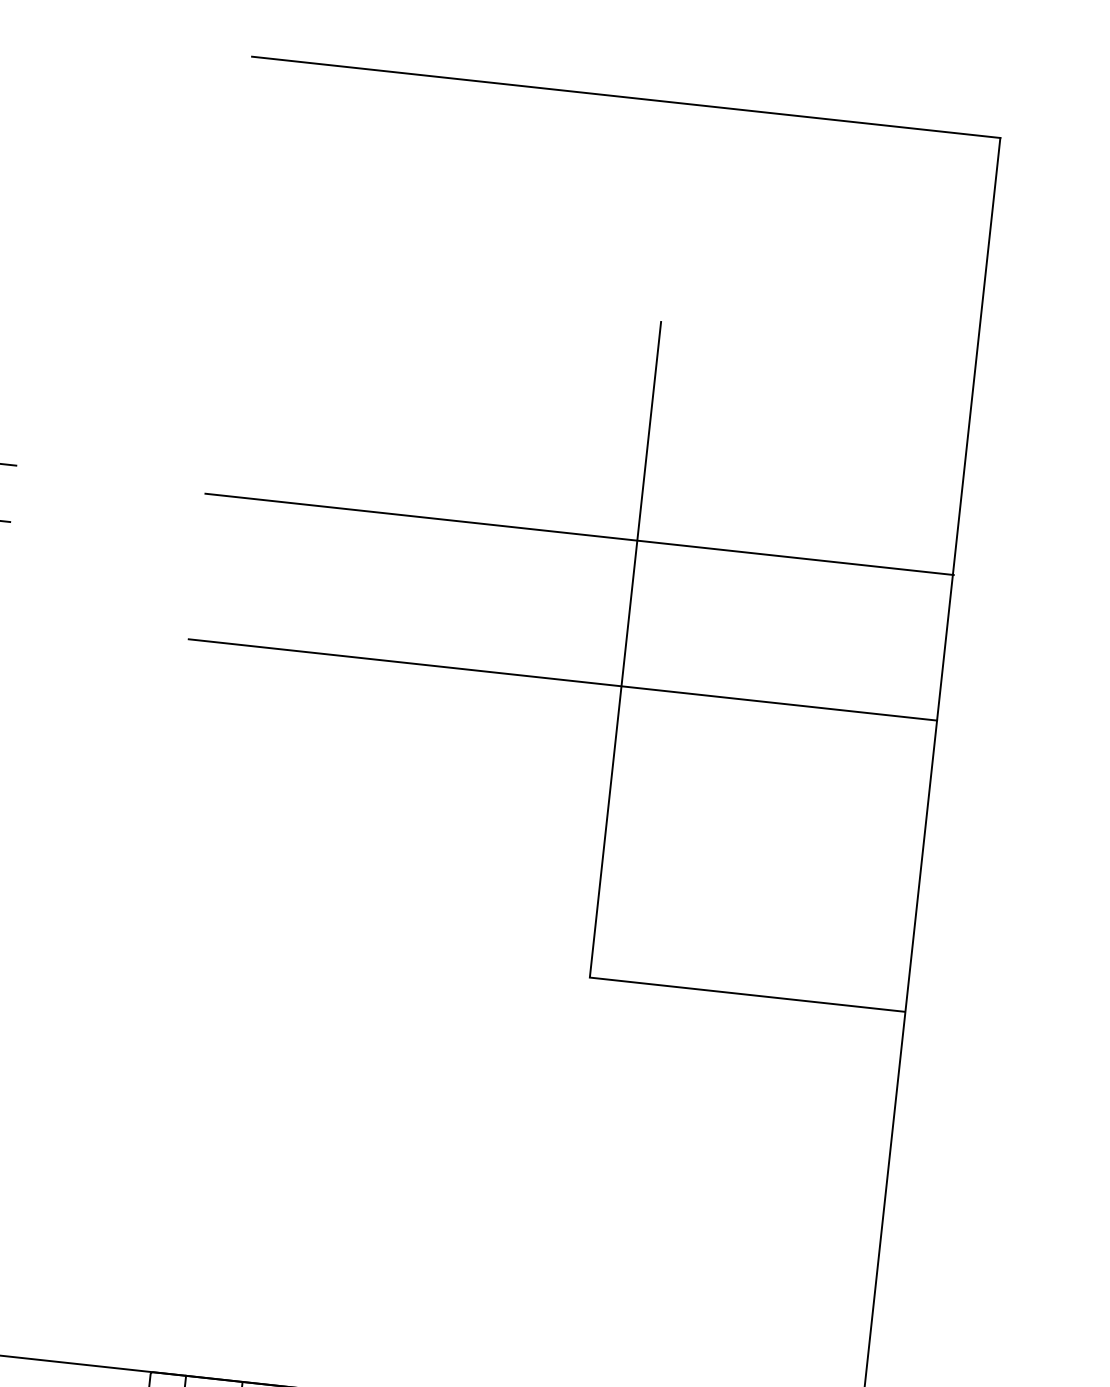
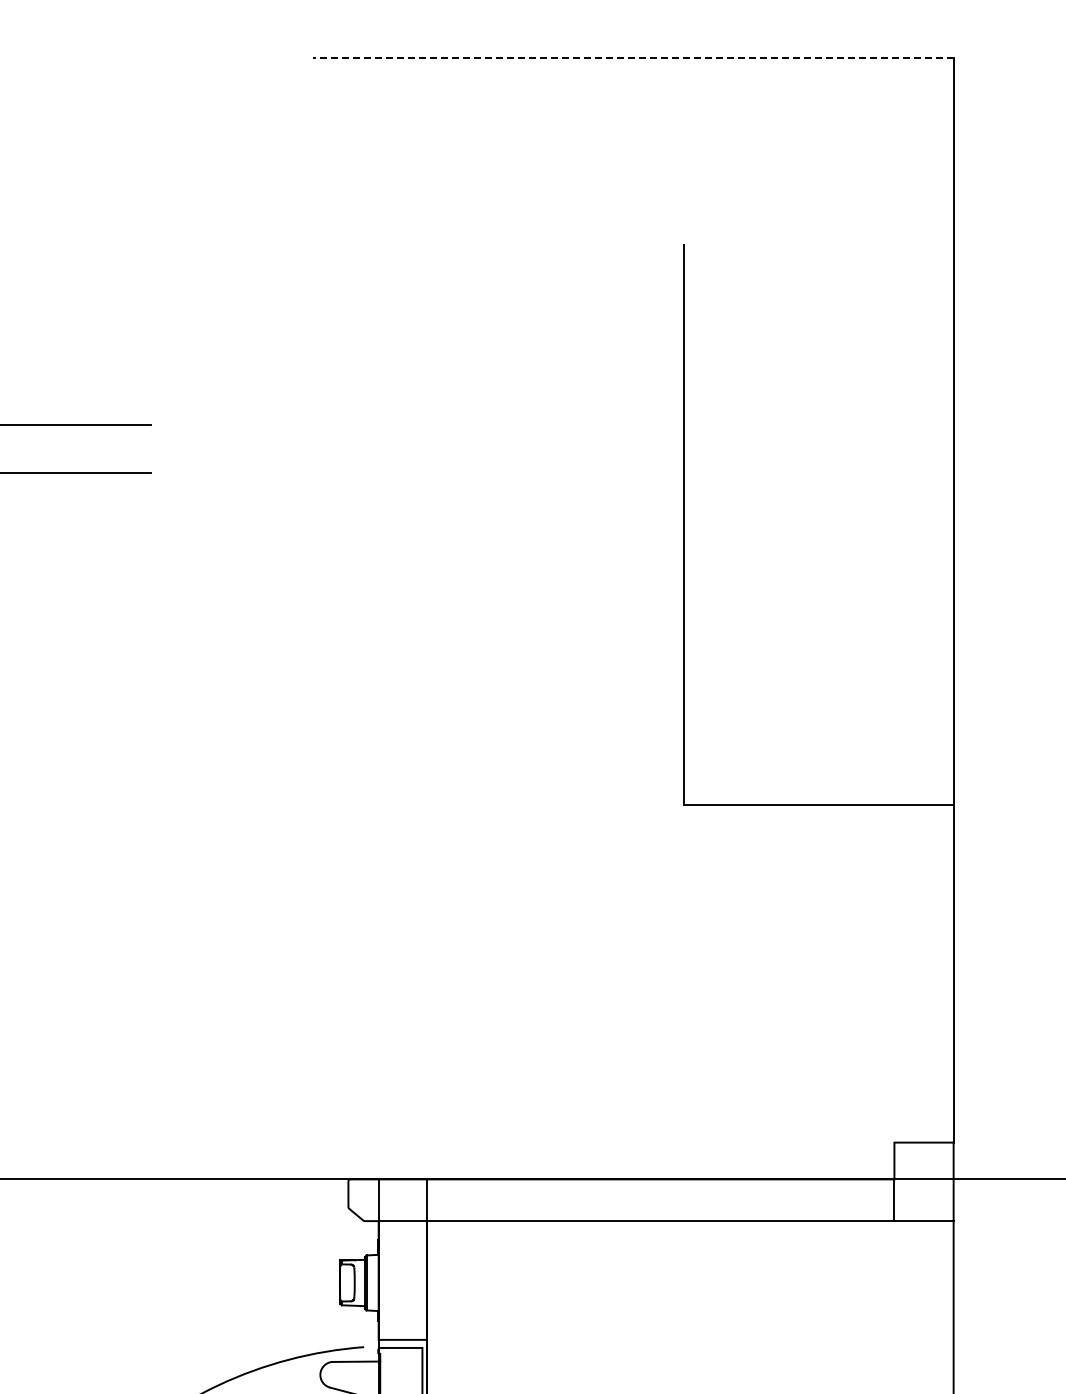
line: (625, 97) -> (632, 57), solid -> dashed
line: (578, 534) -> (633, 431), removed
line: (563, 680) -> (633, 556), removed

